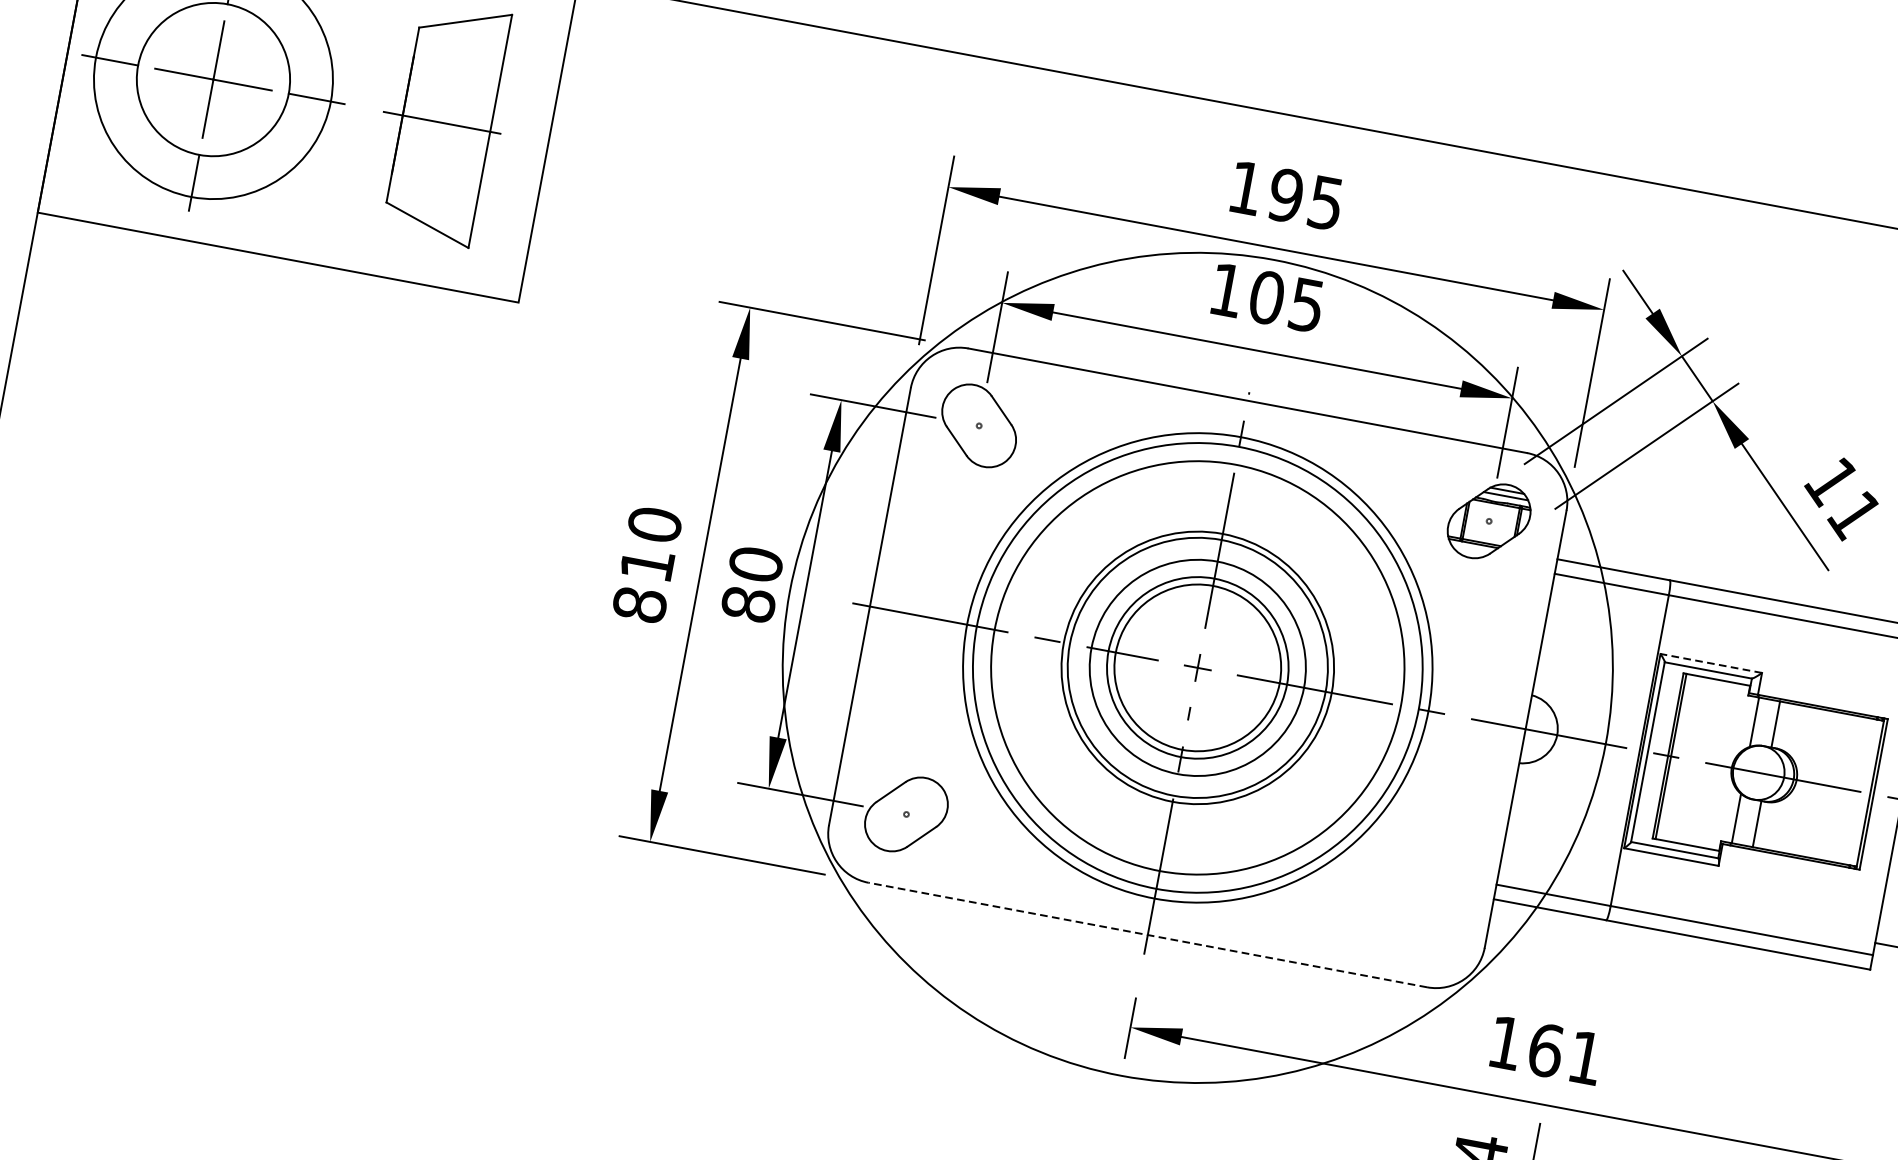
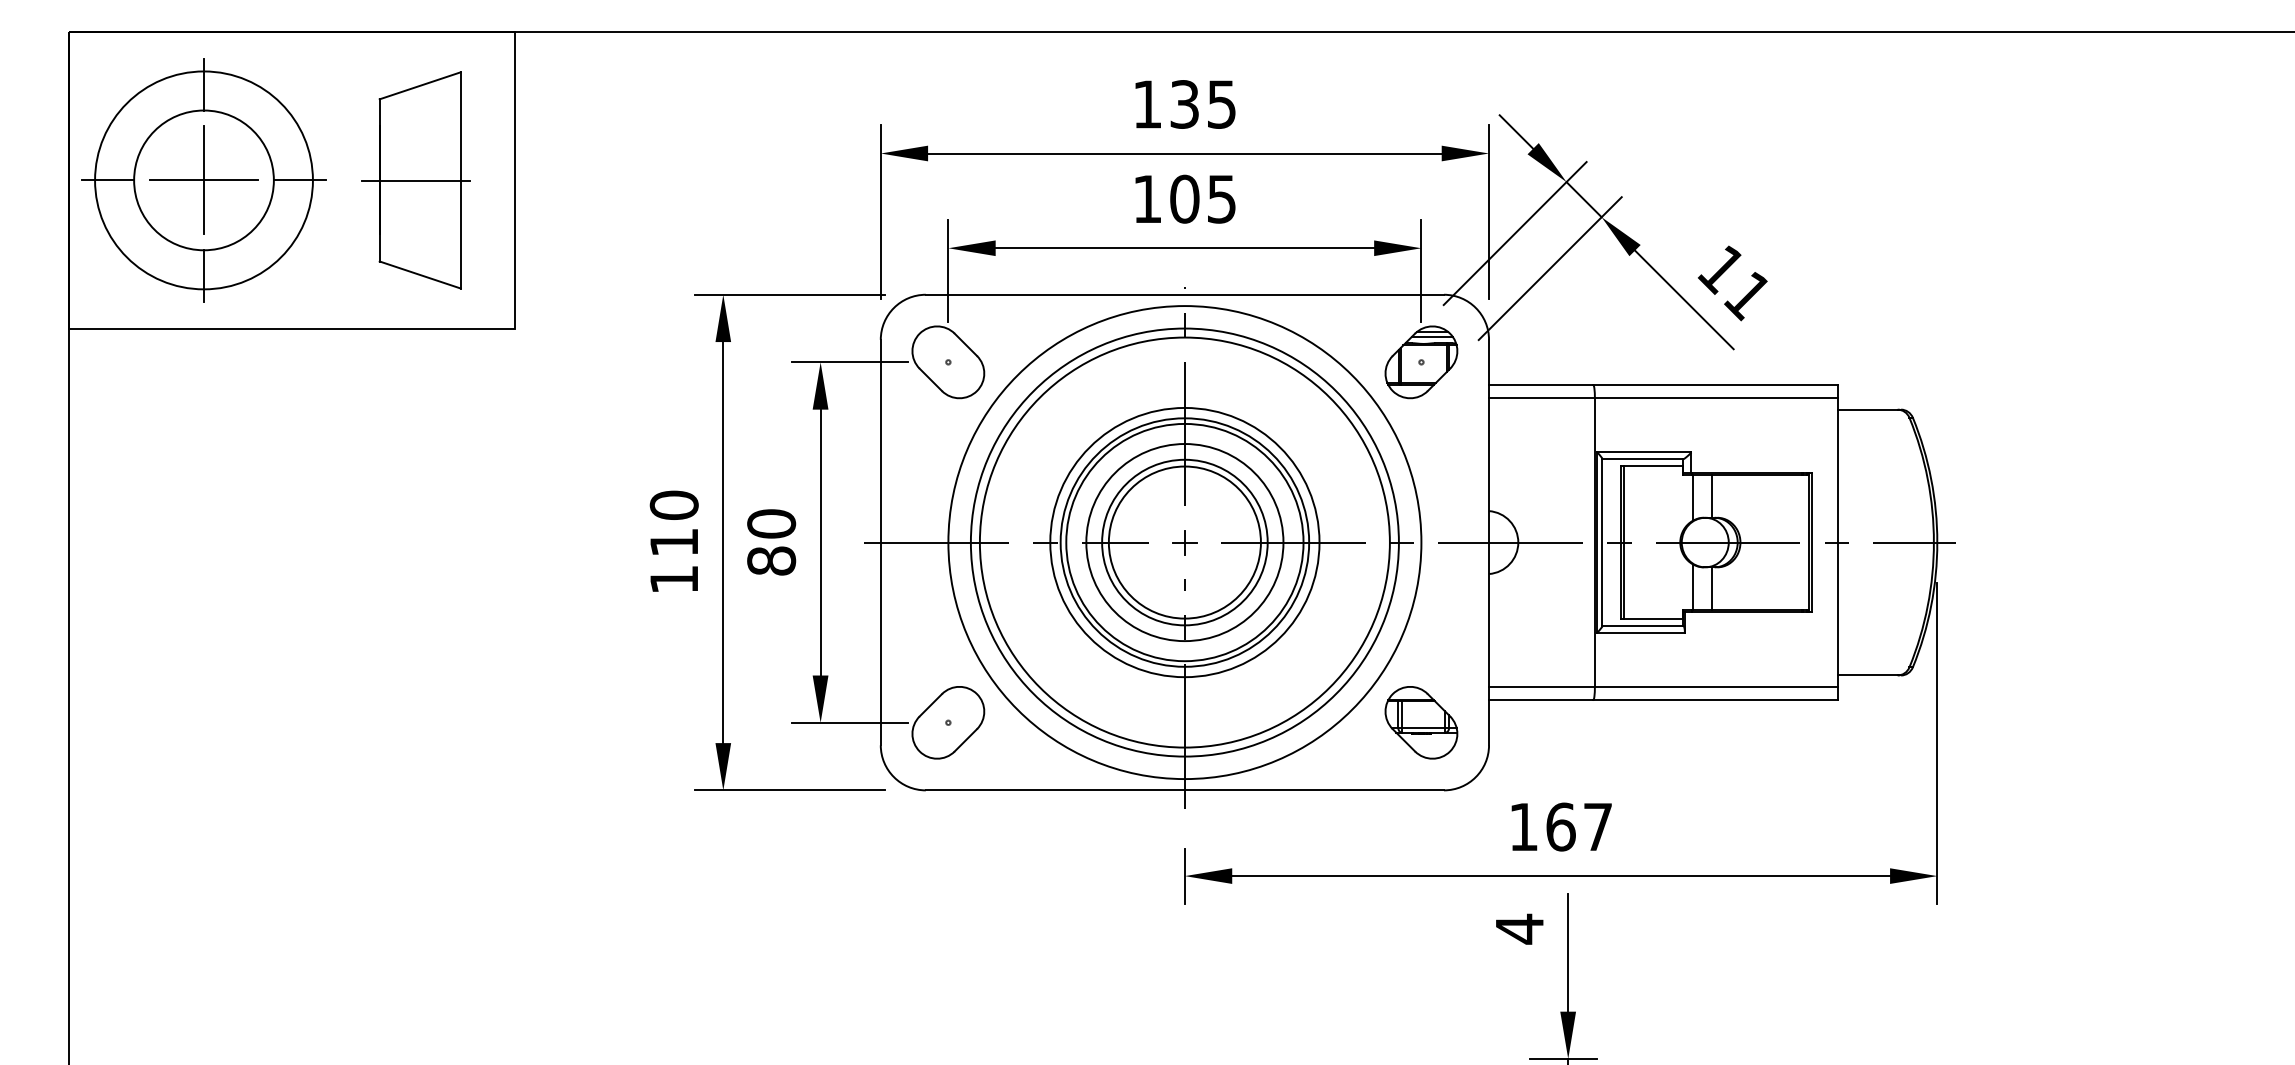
text: (1285, 195) -> (1184, 104), 195 -> 135
text: (639, 604) -> (673, 579), 810 -> 110
line: (1710, 663) -> (1643, 452), dashed -> solid
circle: (1197, 667) -> (1184, 542), size x0.62
circle: (1197, 667) -> (1184, 542), size x0.71
part: (1416, 909) -> (1421, 722), added
line: (1147, 935) -> (1184, 790), dashed -> solid
text: (1585, 1057) -> (1597, 826), 161 -> 167

